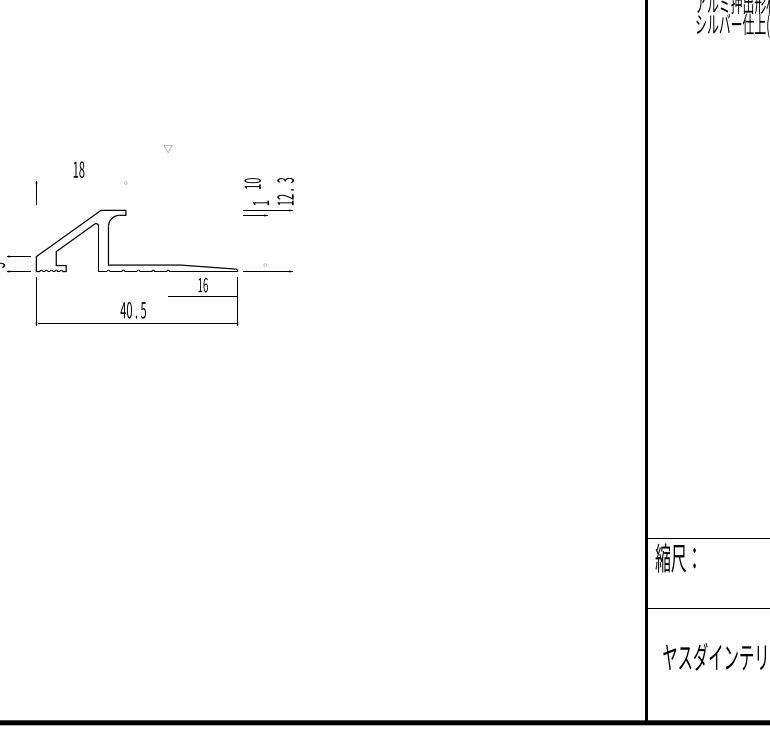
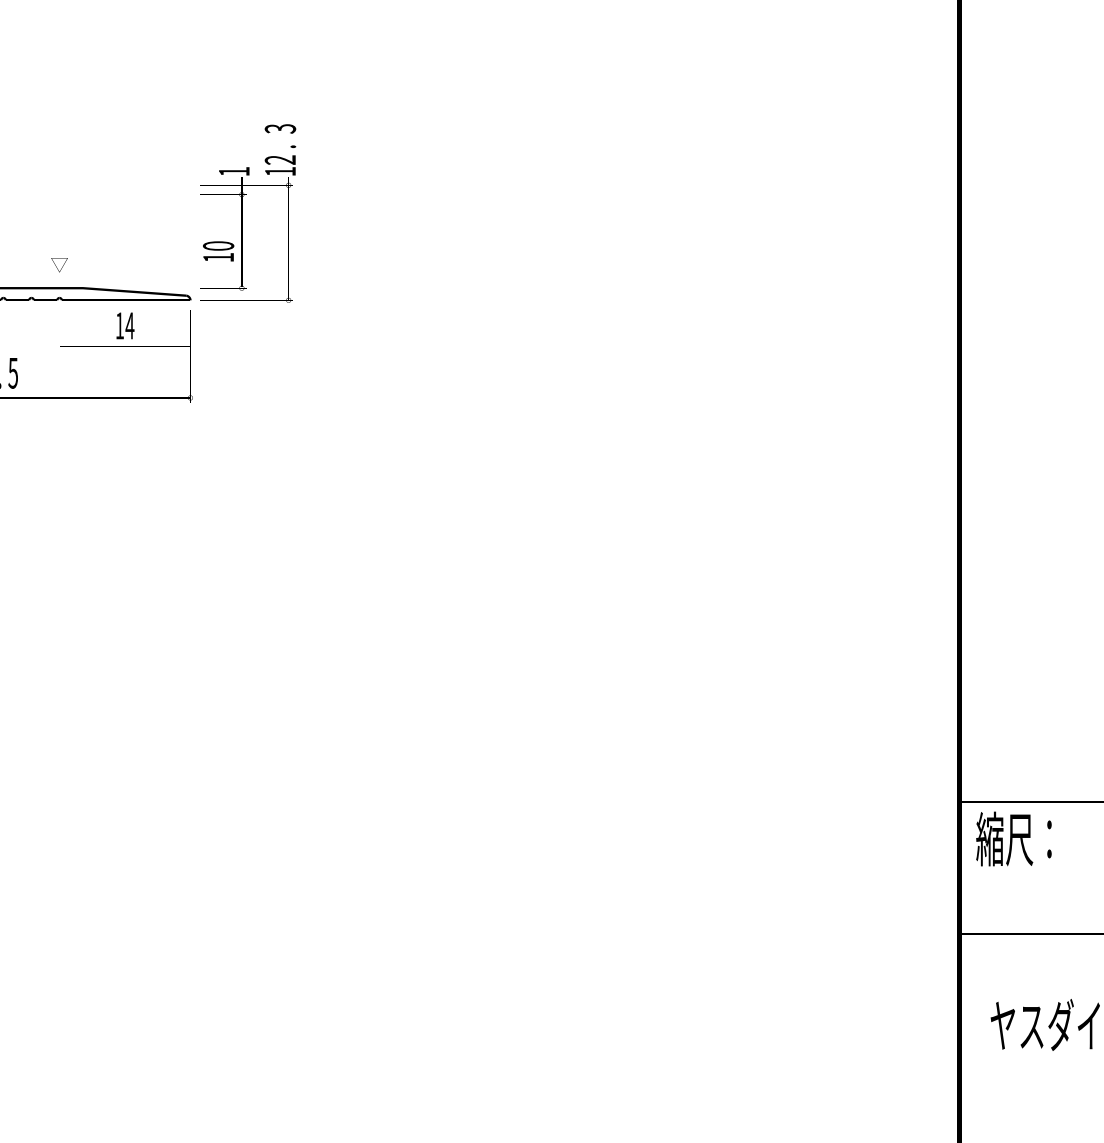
part: (167, 148) -> (58, 264), moved
text: (252, 183) -> (218, 251), moved
text: (205, 284) -> (129, 324), 16 -> 14

